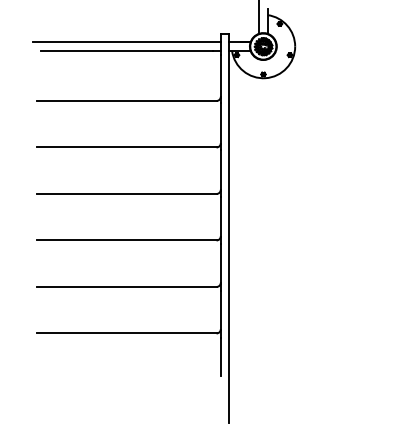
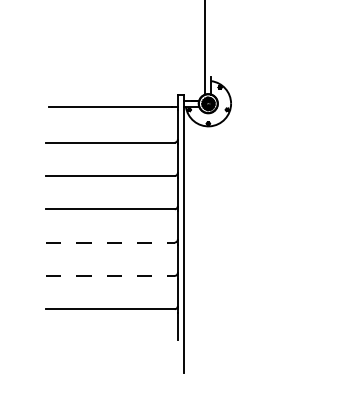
line: (126, 42) -> (110, 100), removed
line: (126, 240) -> (110, 242), solid -> dashed
line: (126, 286) -> (110, 275), solid -> dashed

